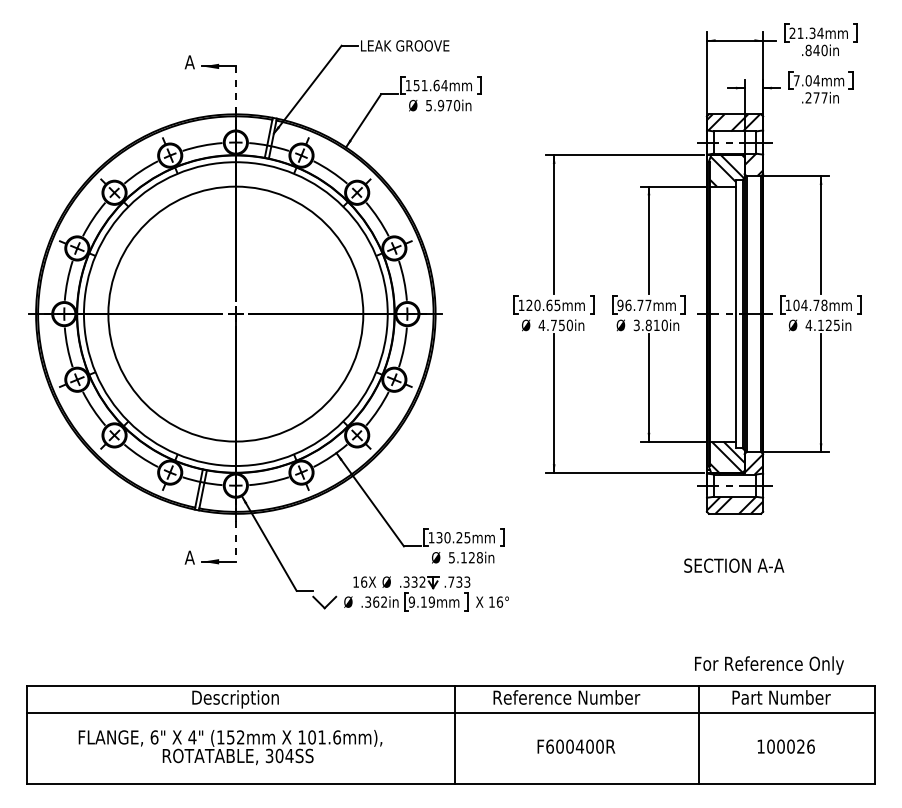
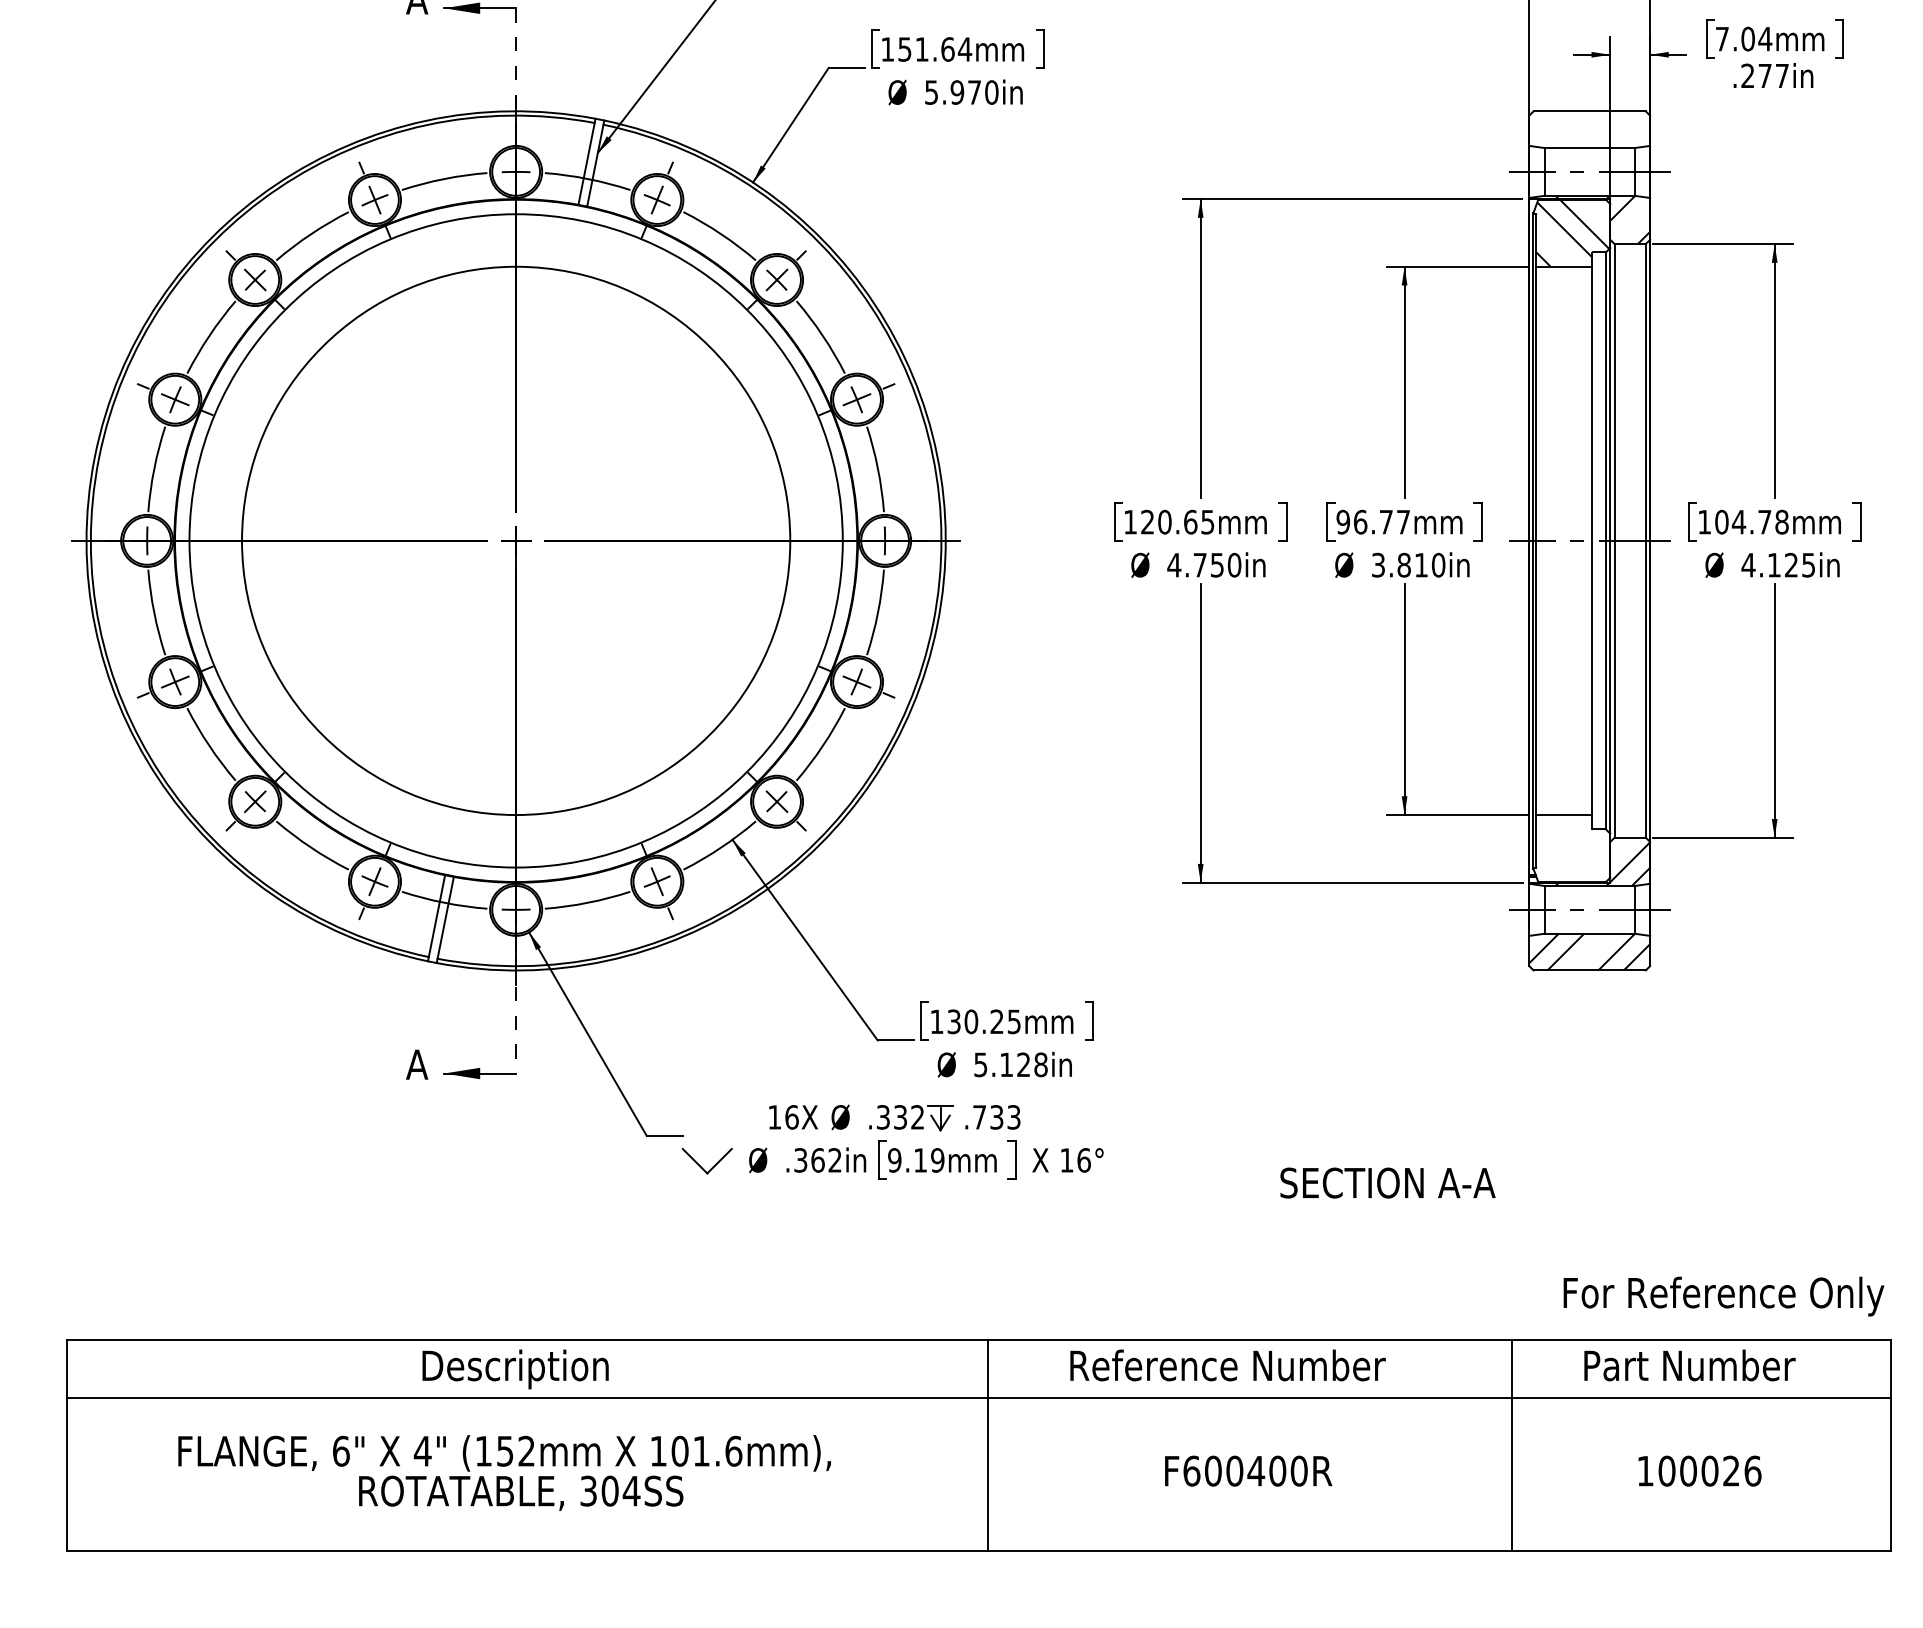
hatch: (733, 122) -> (1586, 128), removed
hatch: (727, 456) -> (1573, 847), removed
text: (734, 565) -> (1388, 1182), moved
text: (769, 665) -> (1724, 1296), moved

